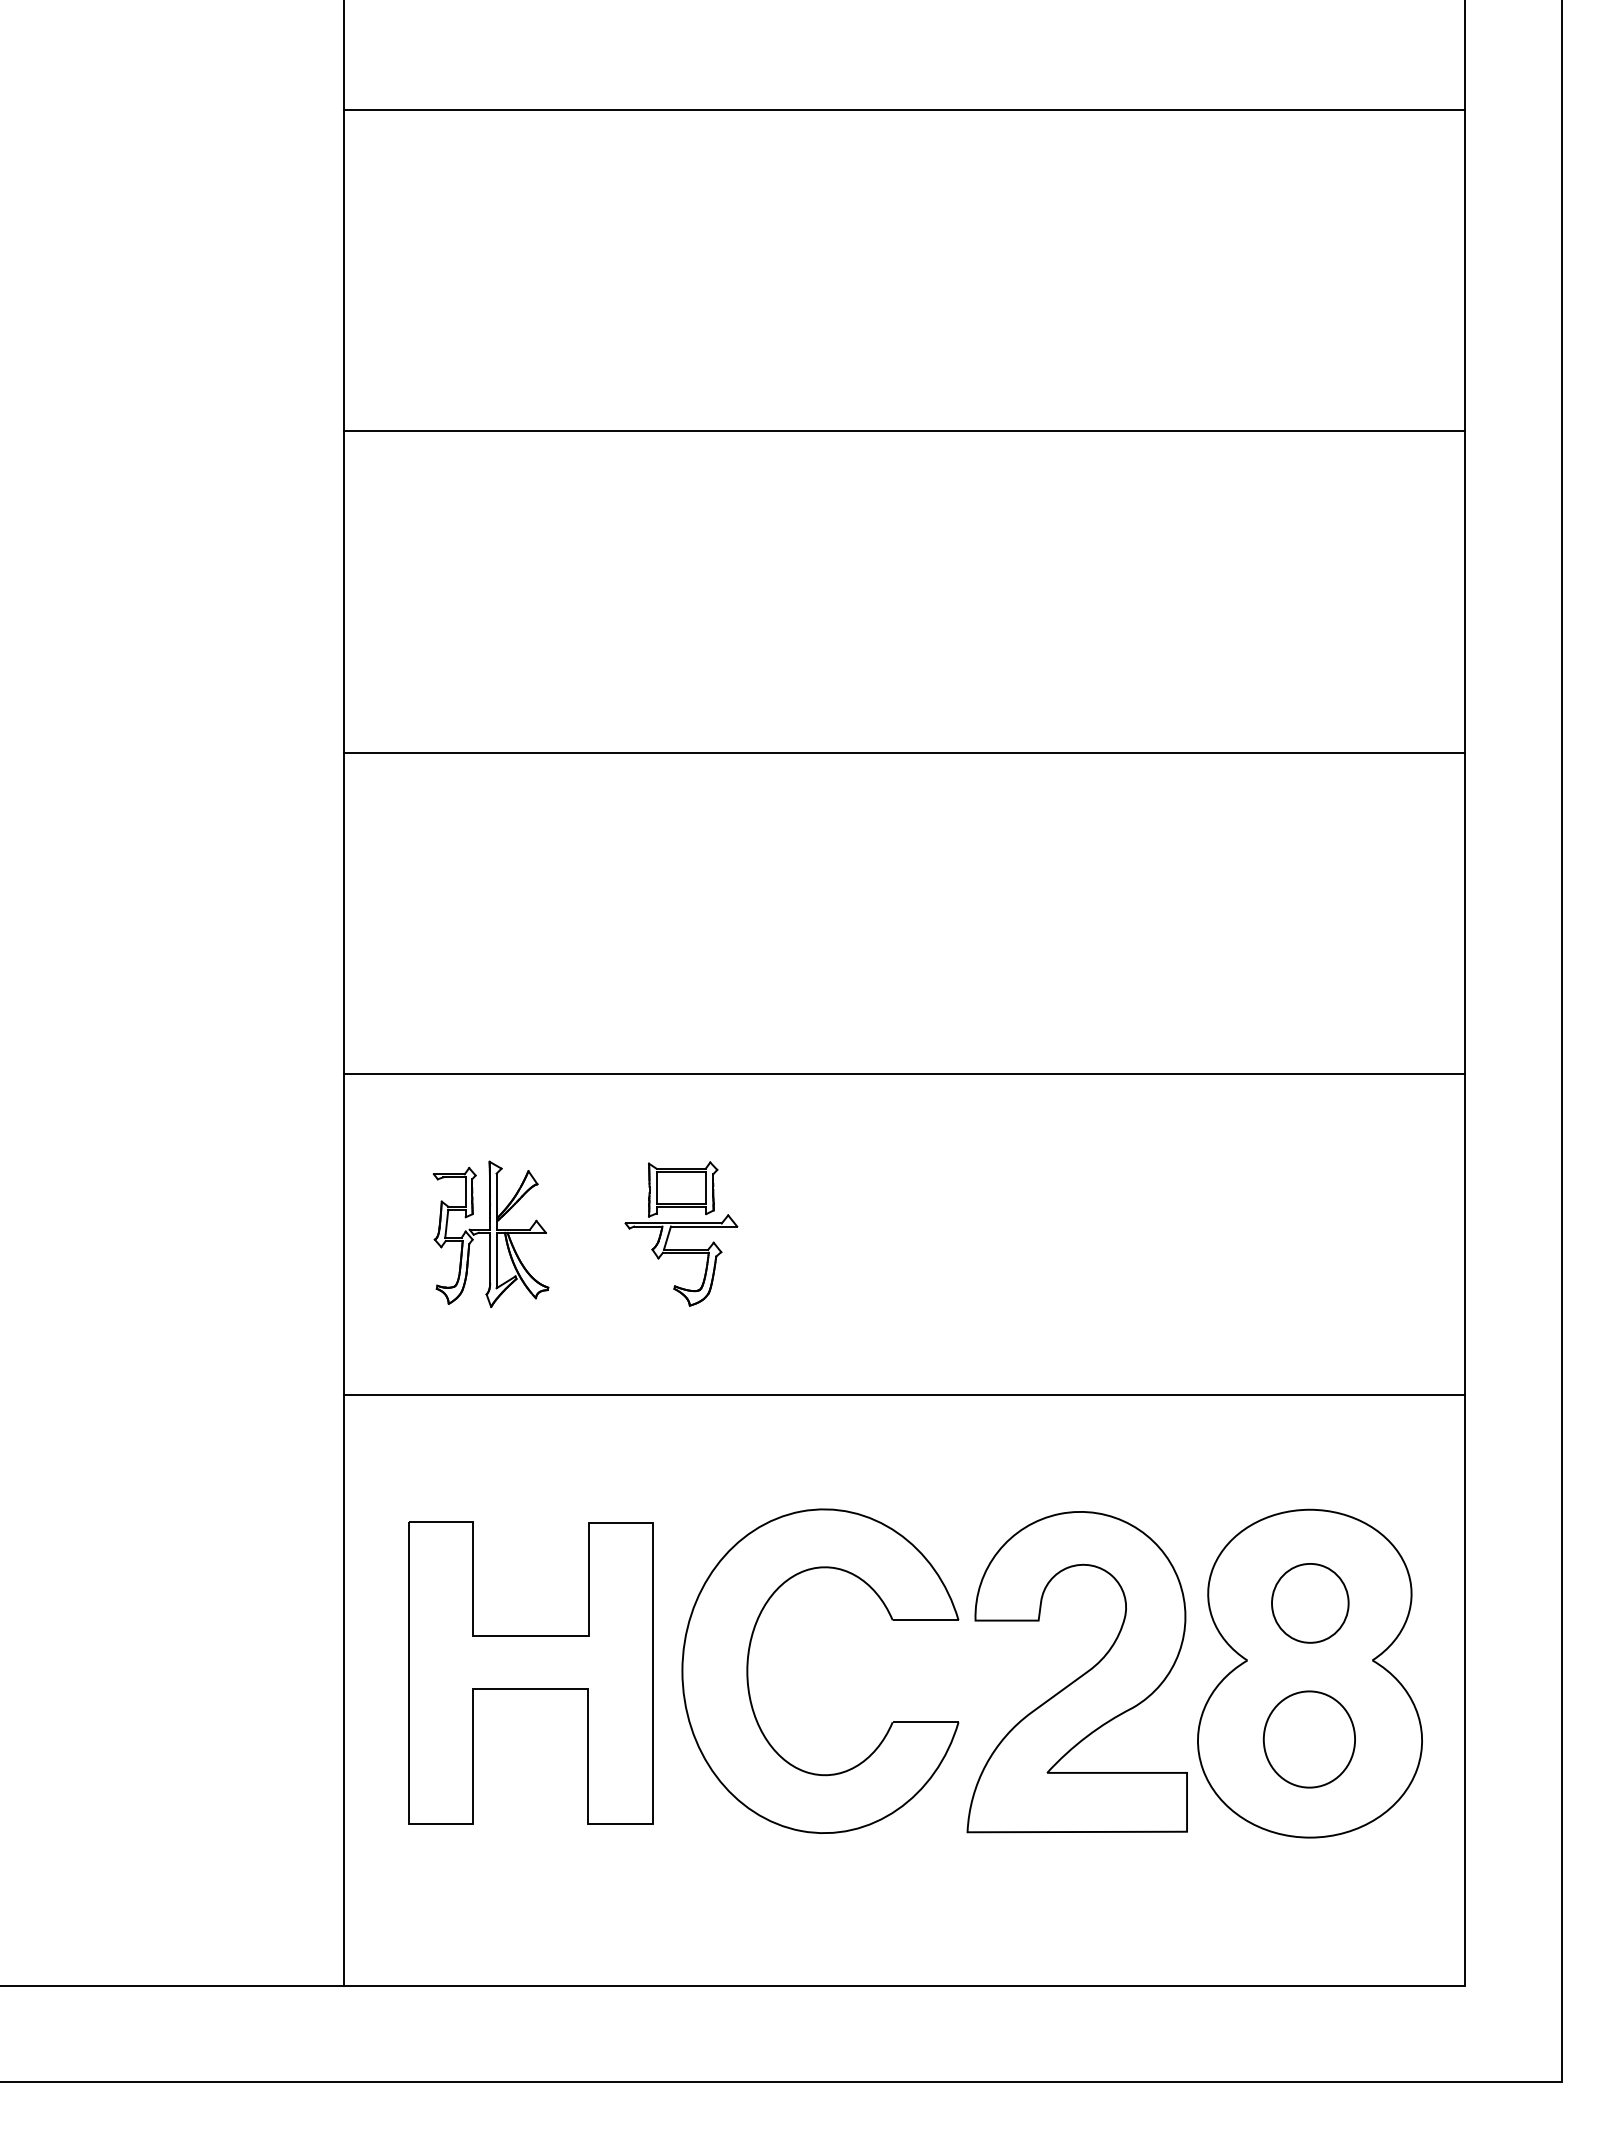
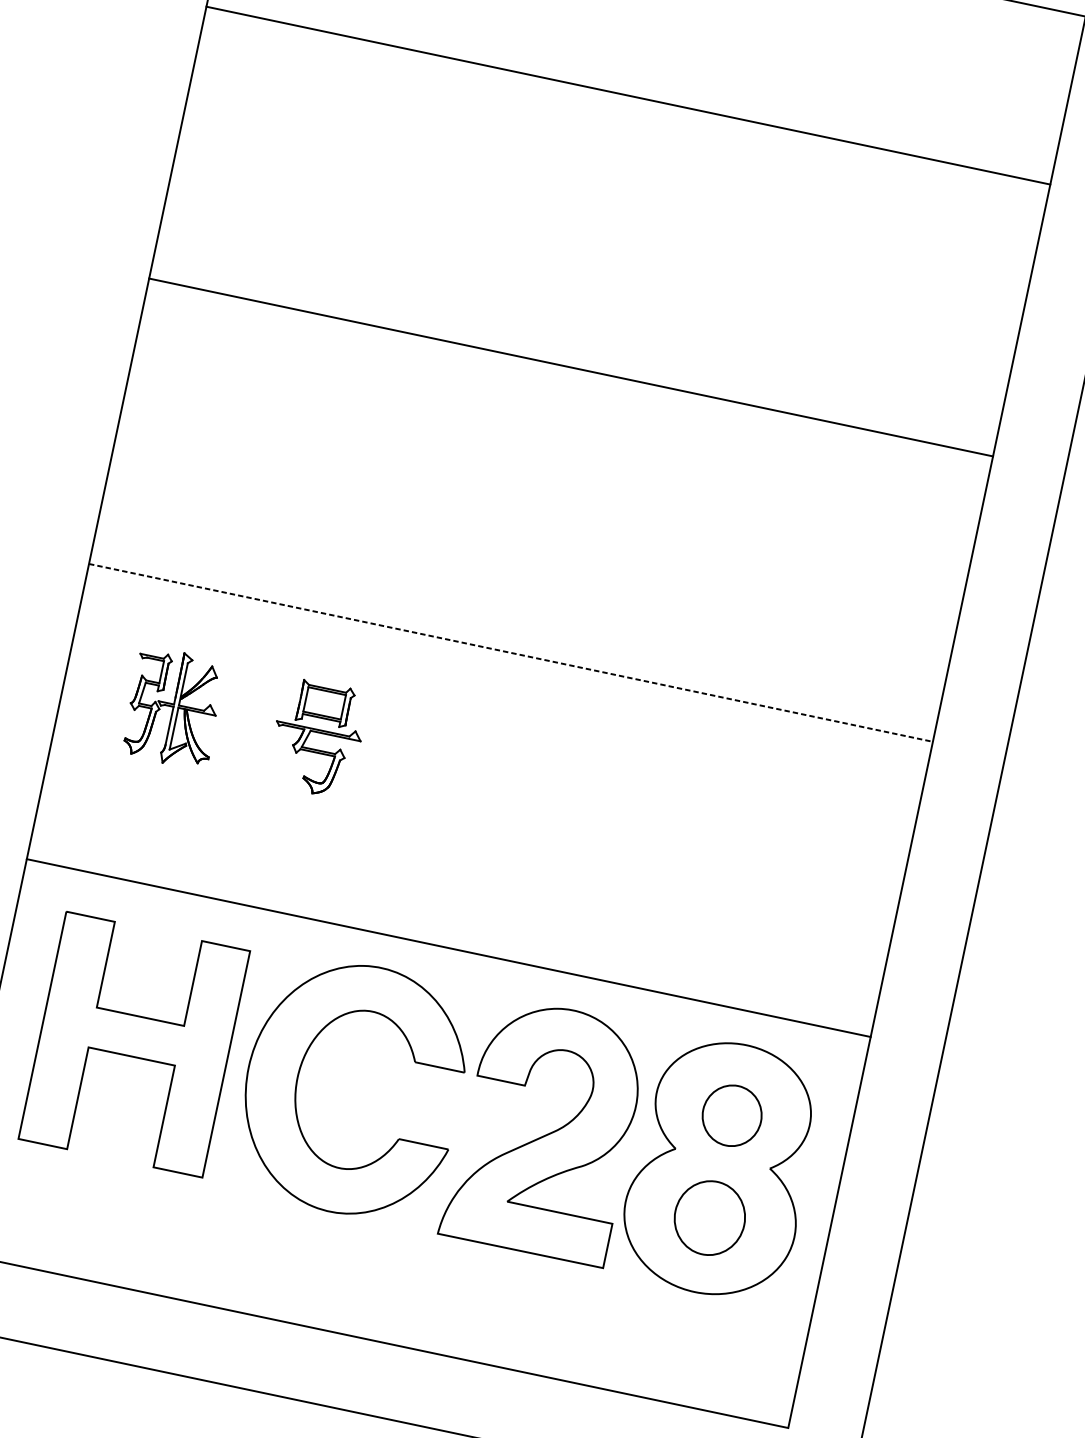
line: (904, 431) -> (628, 95), moved
line: (904, 752) -> (570, 367), moved
line: (904, 1073) -> (510, 652), solid -> dashed
line: (904, 1394) -> (448, 947), moved

